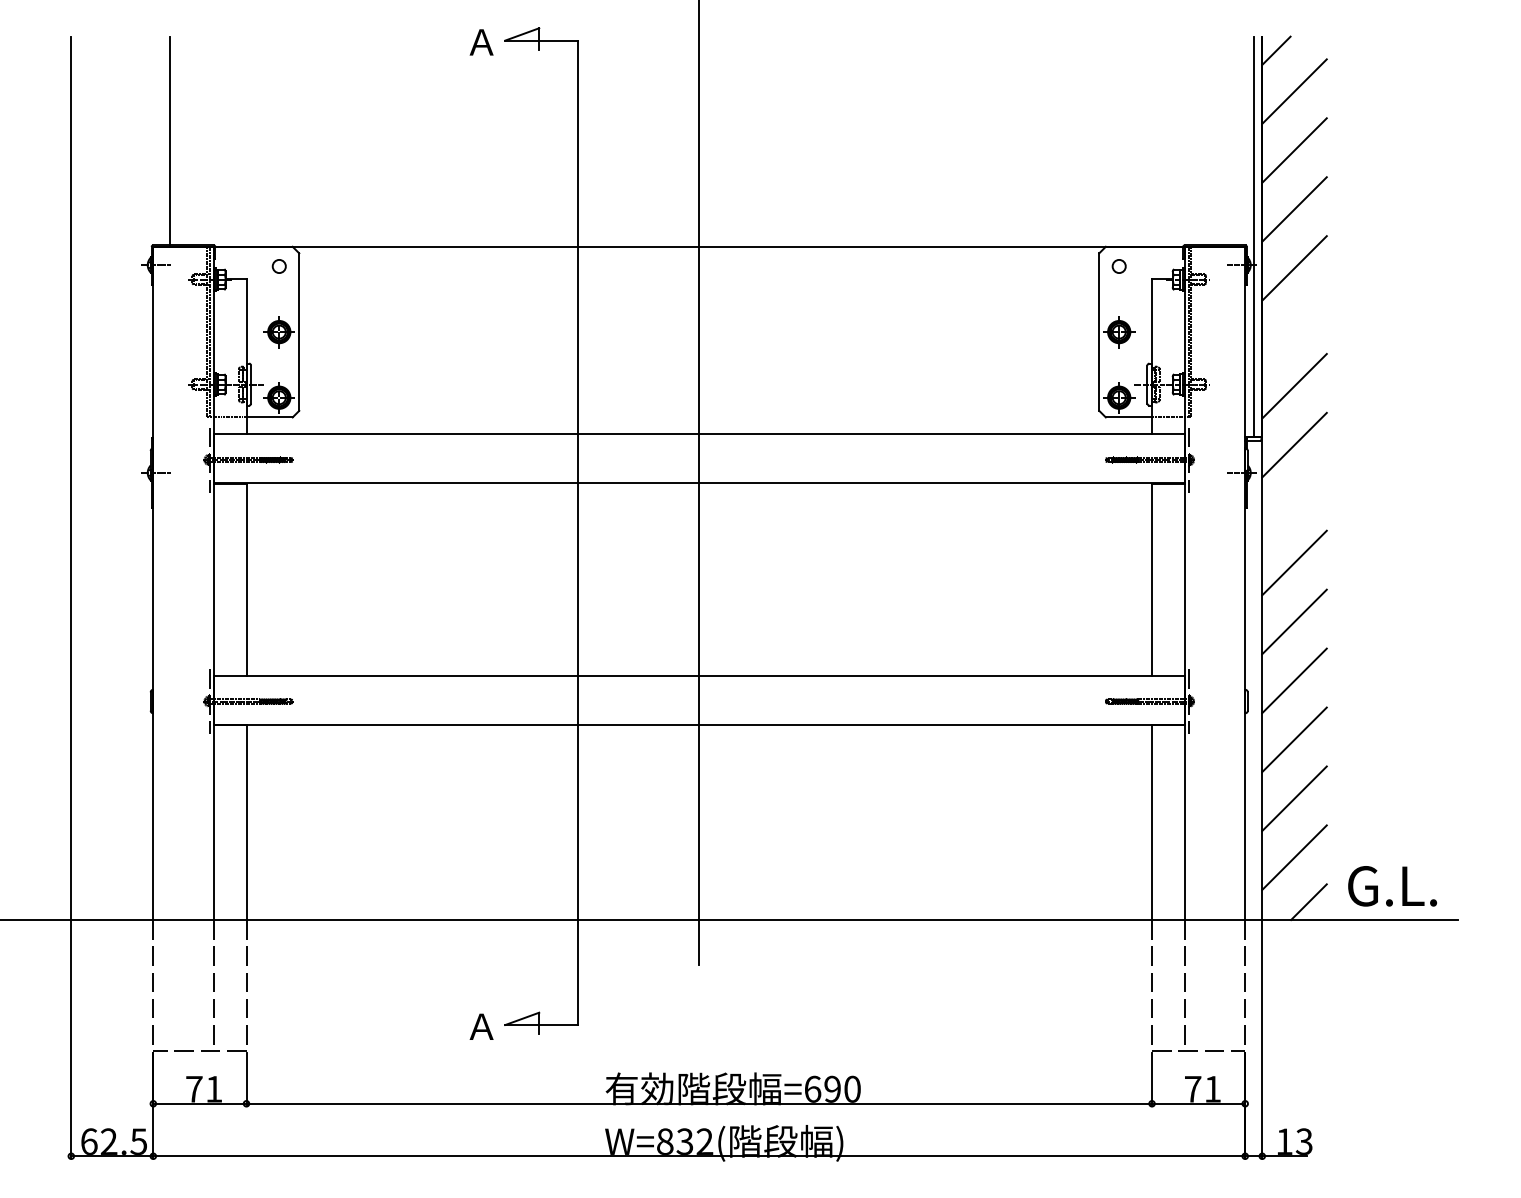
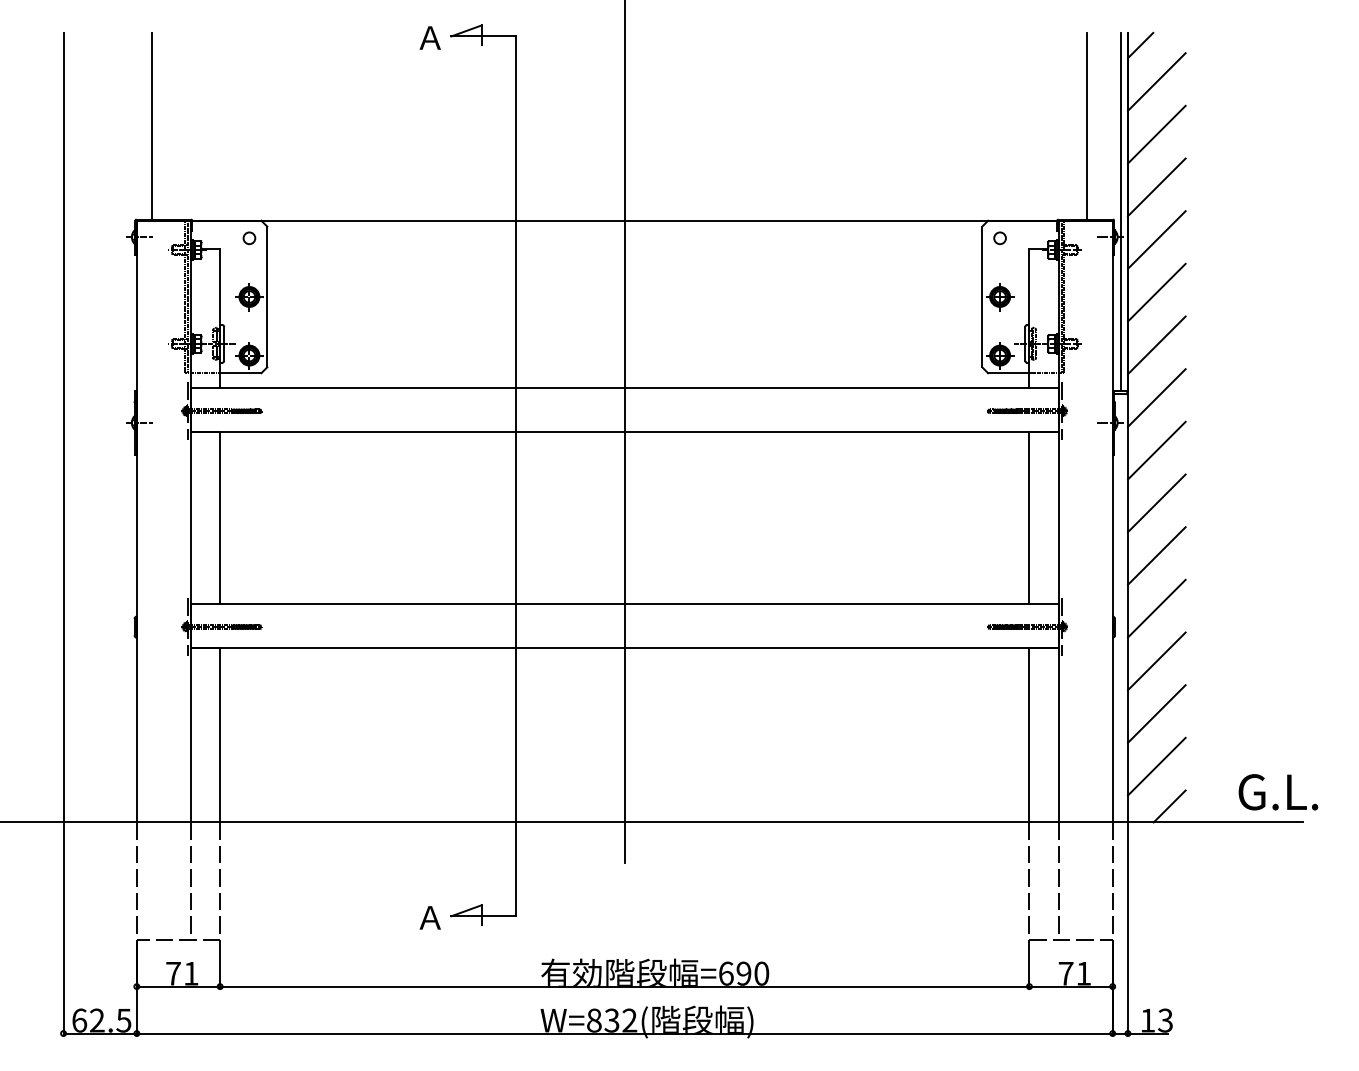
line: (1217, 141) -> (1087, 126), added
line: (1294, 327) -> (1156, 292), added
line: (1294, 503) -> (1156, 450), added
text: (1392, 886) -> (1278, 792), moved

